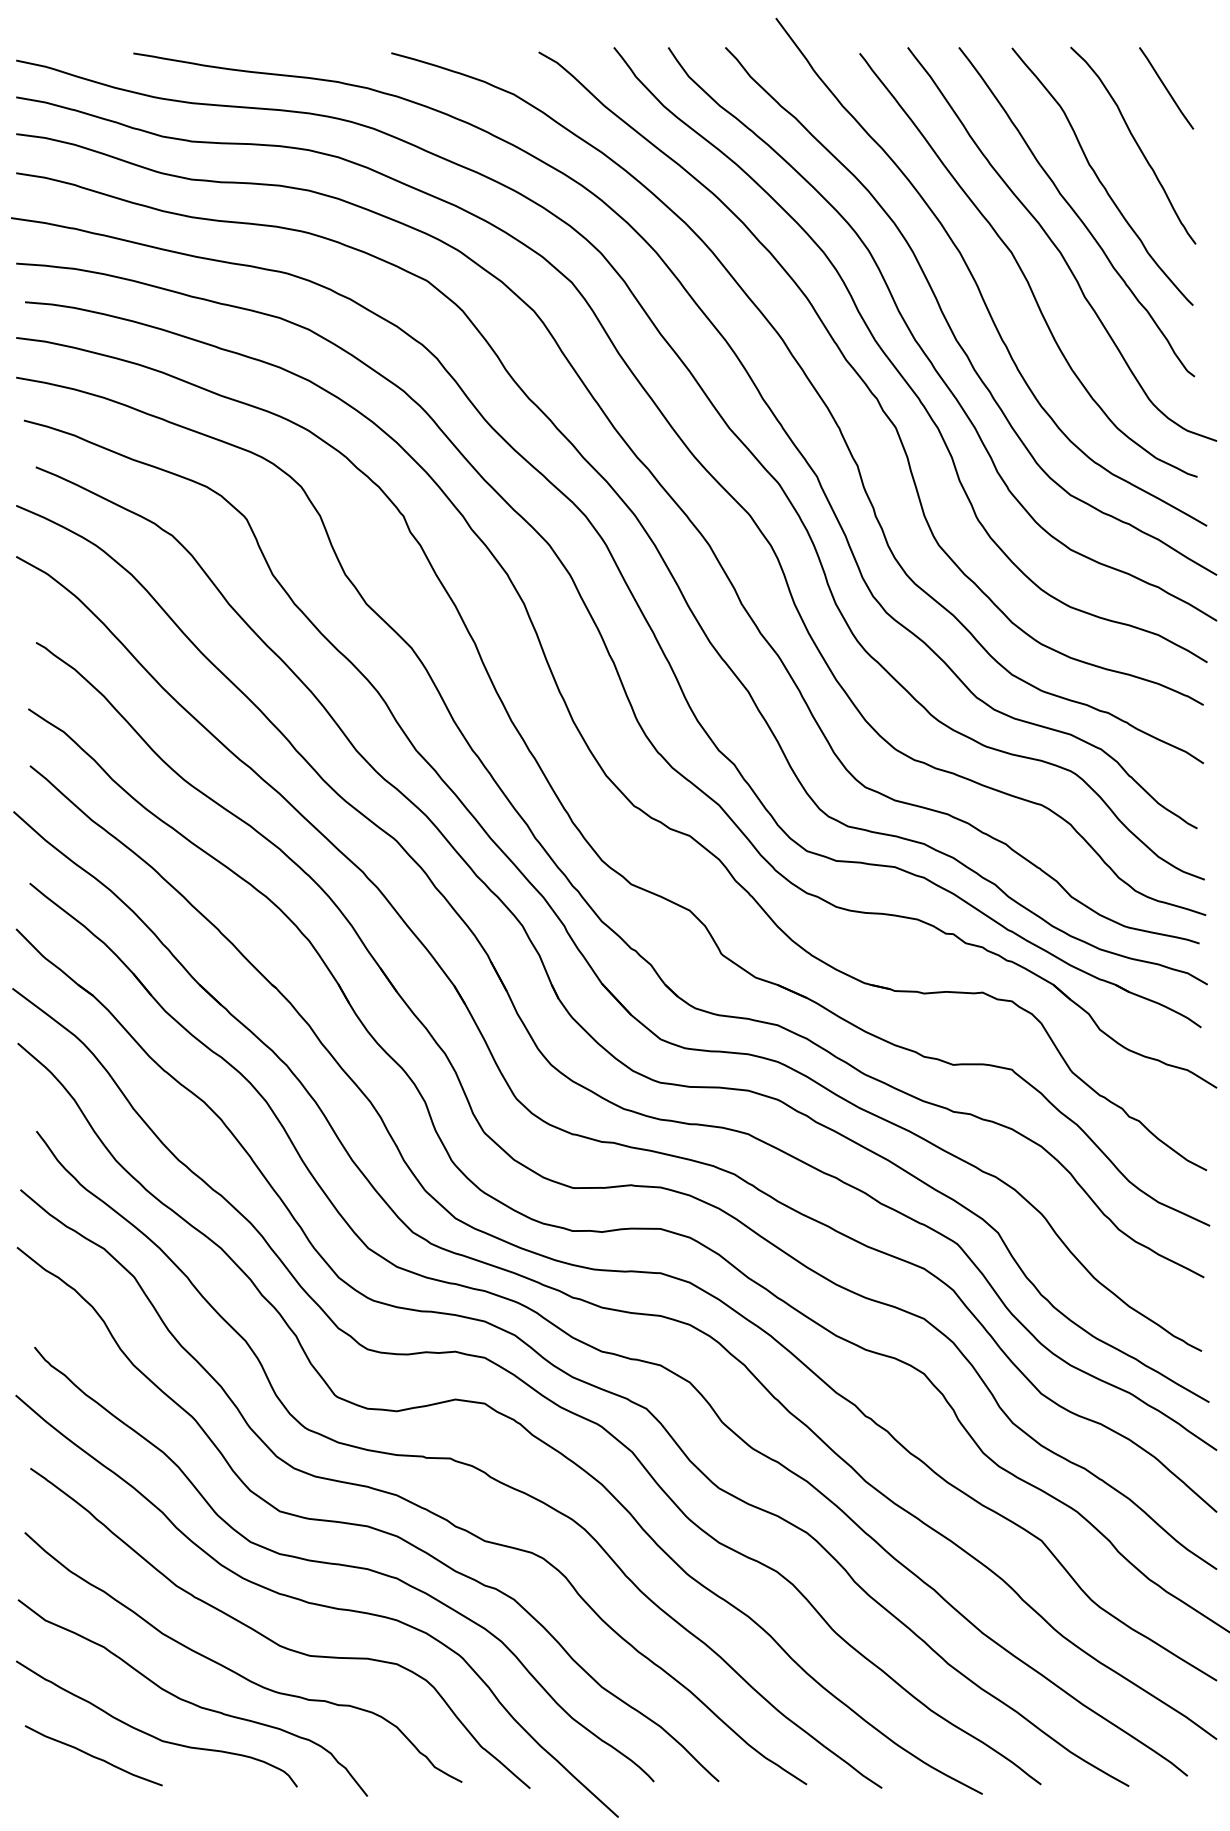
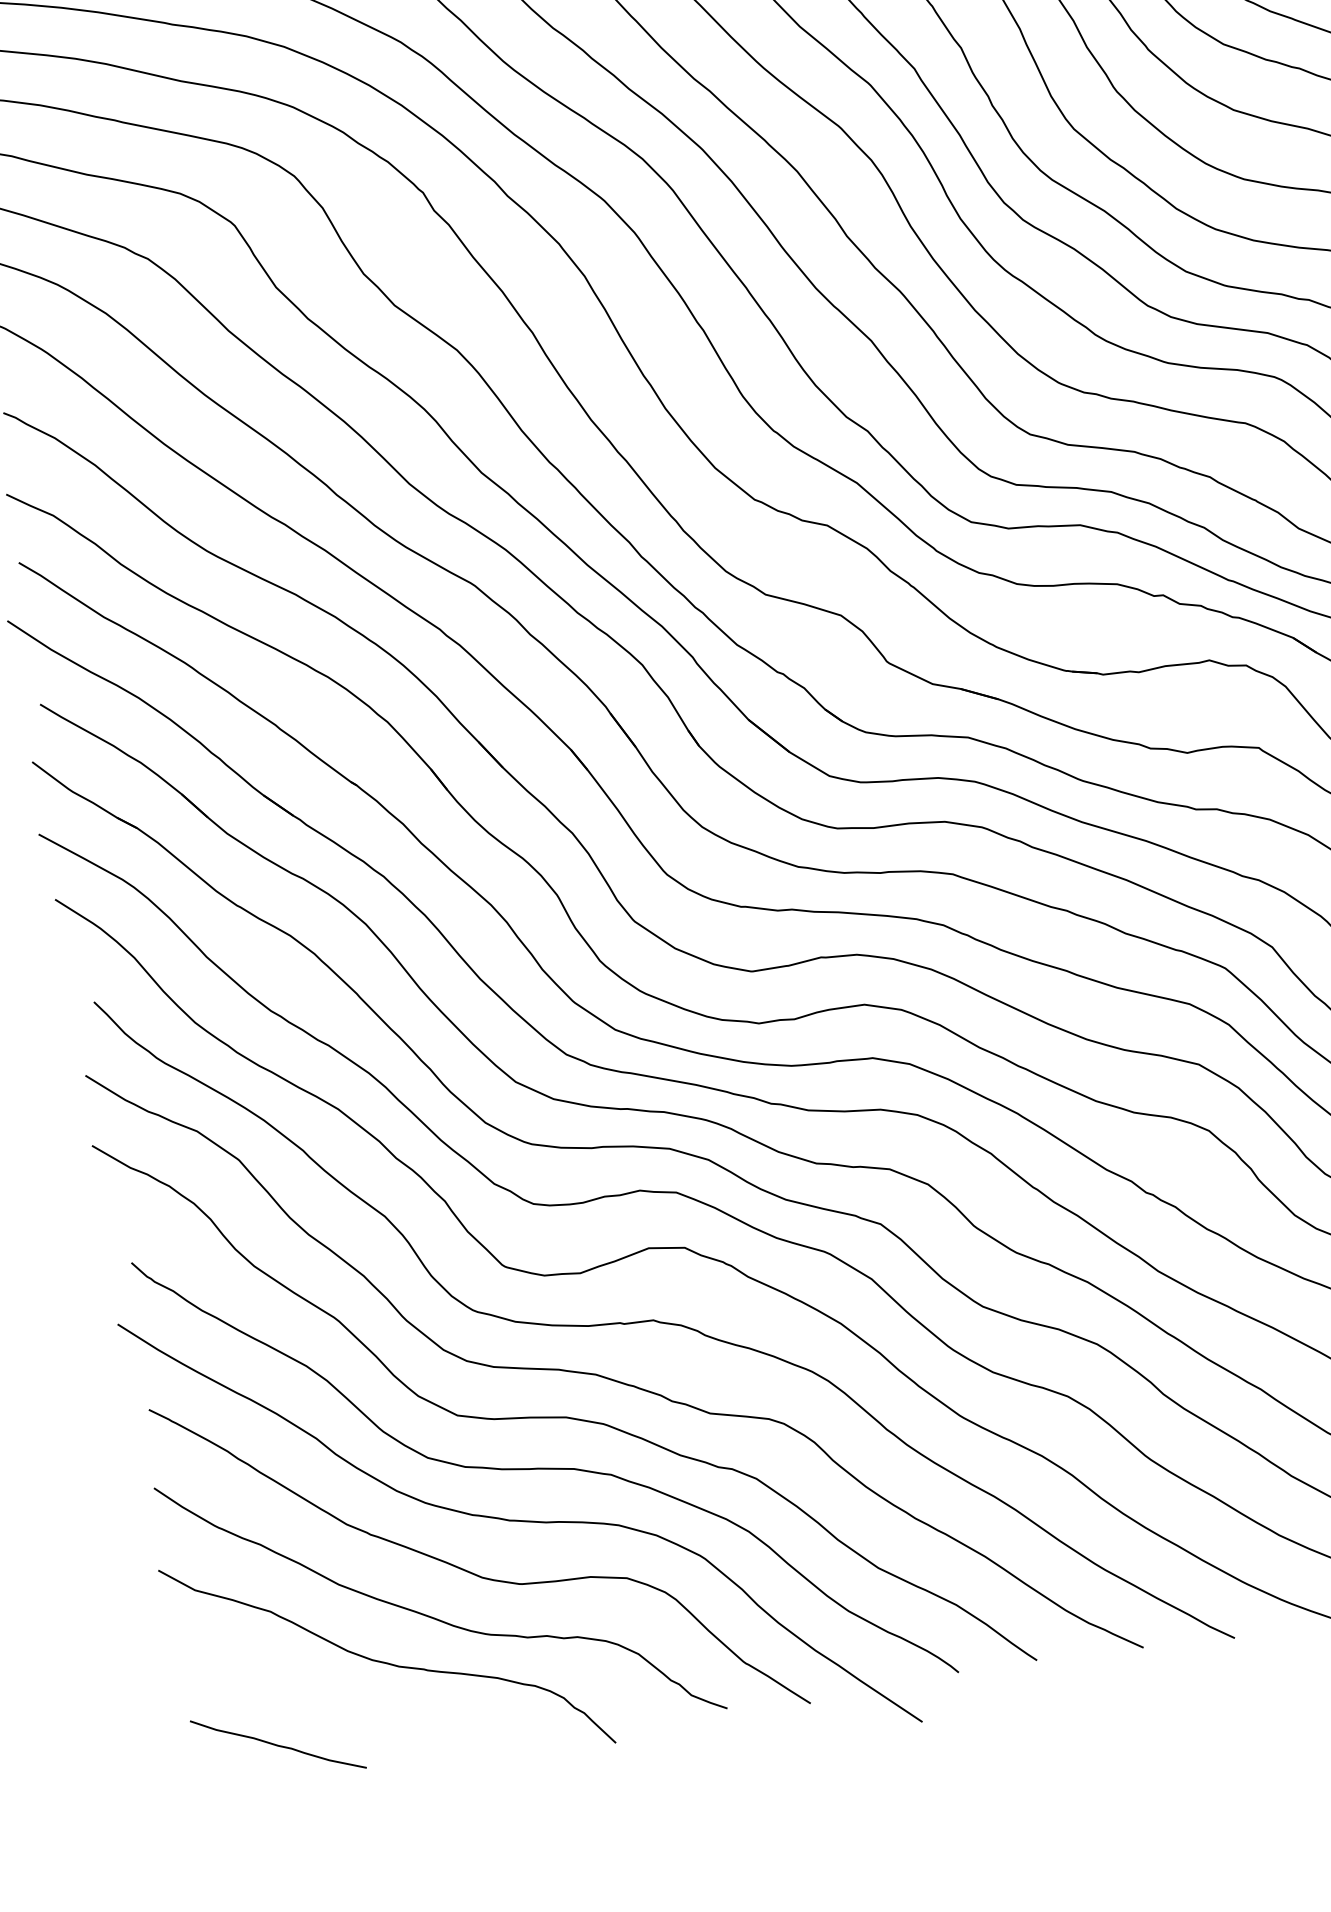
curve: (151, 1734) -> (343, 1708), removed

